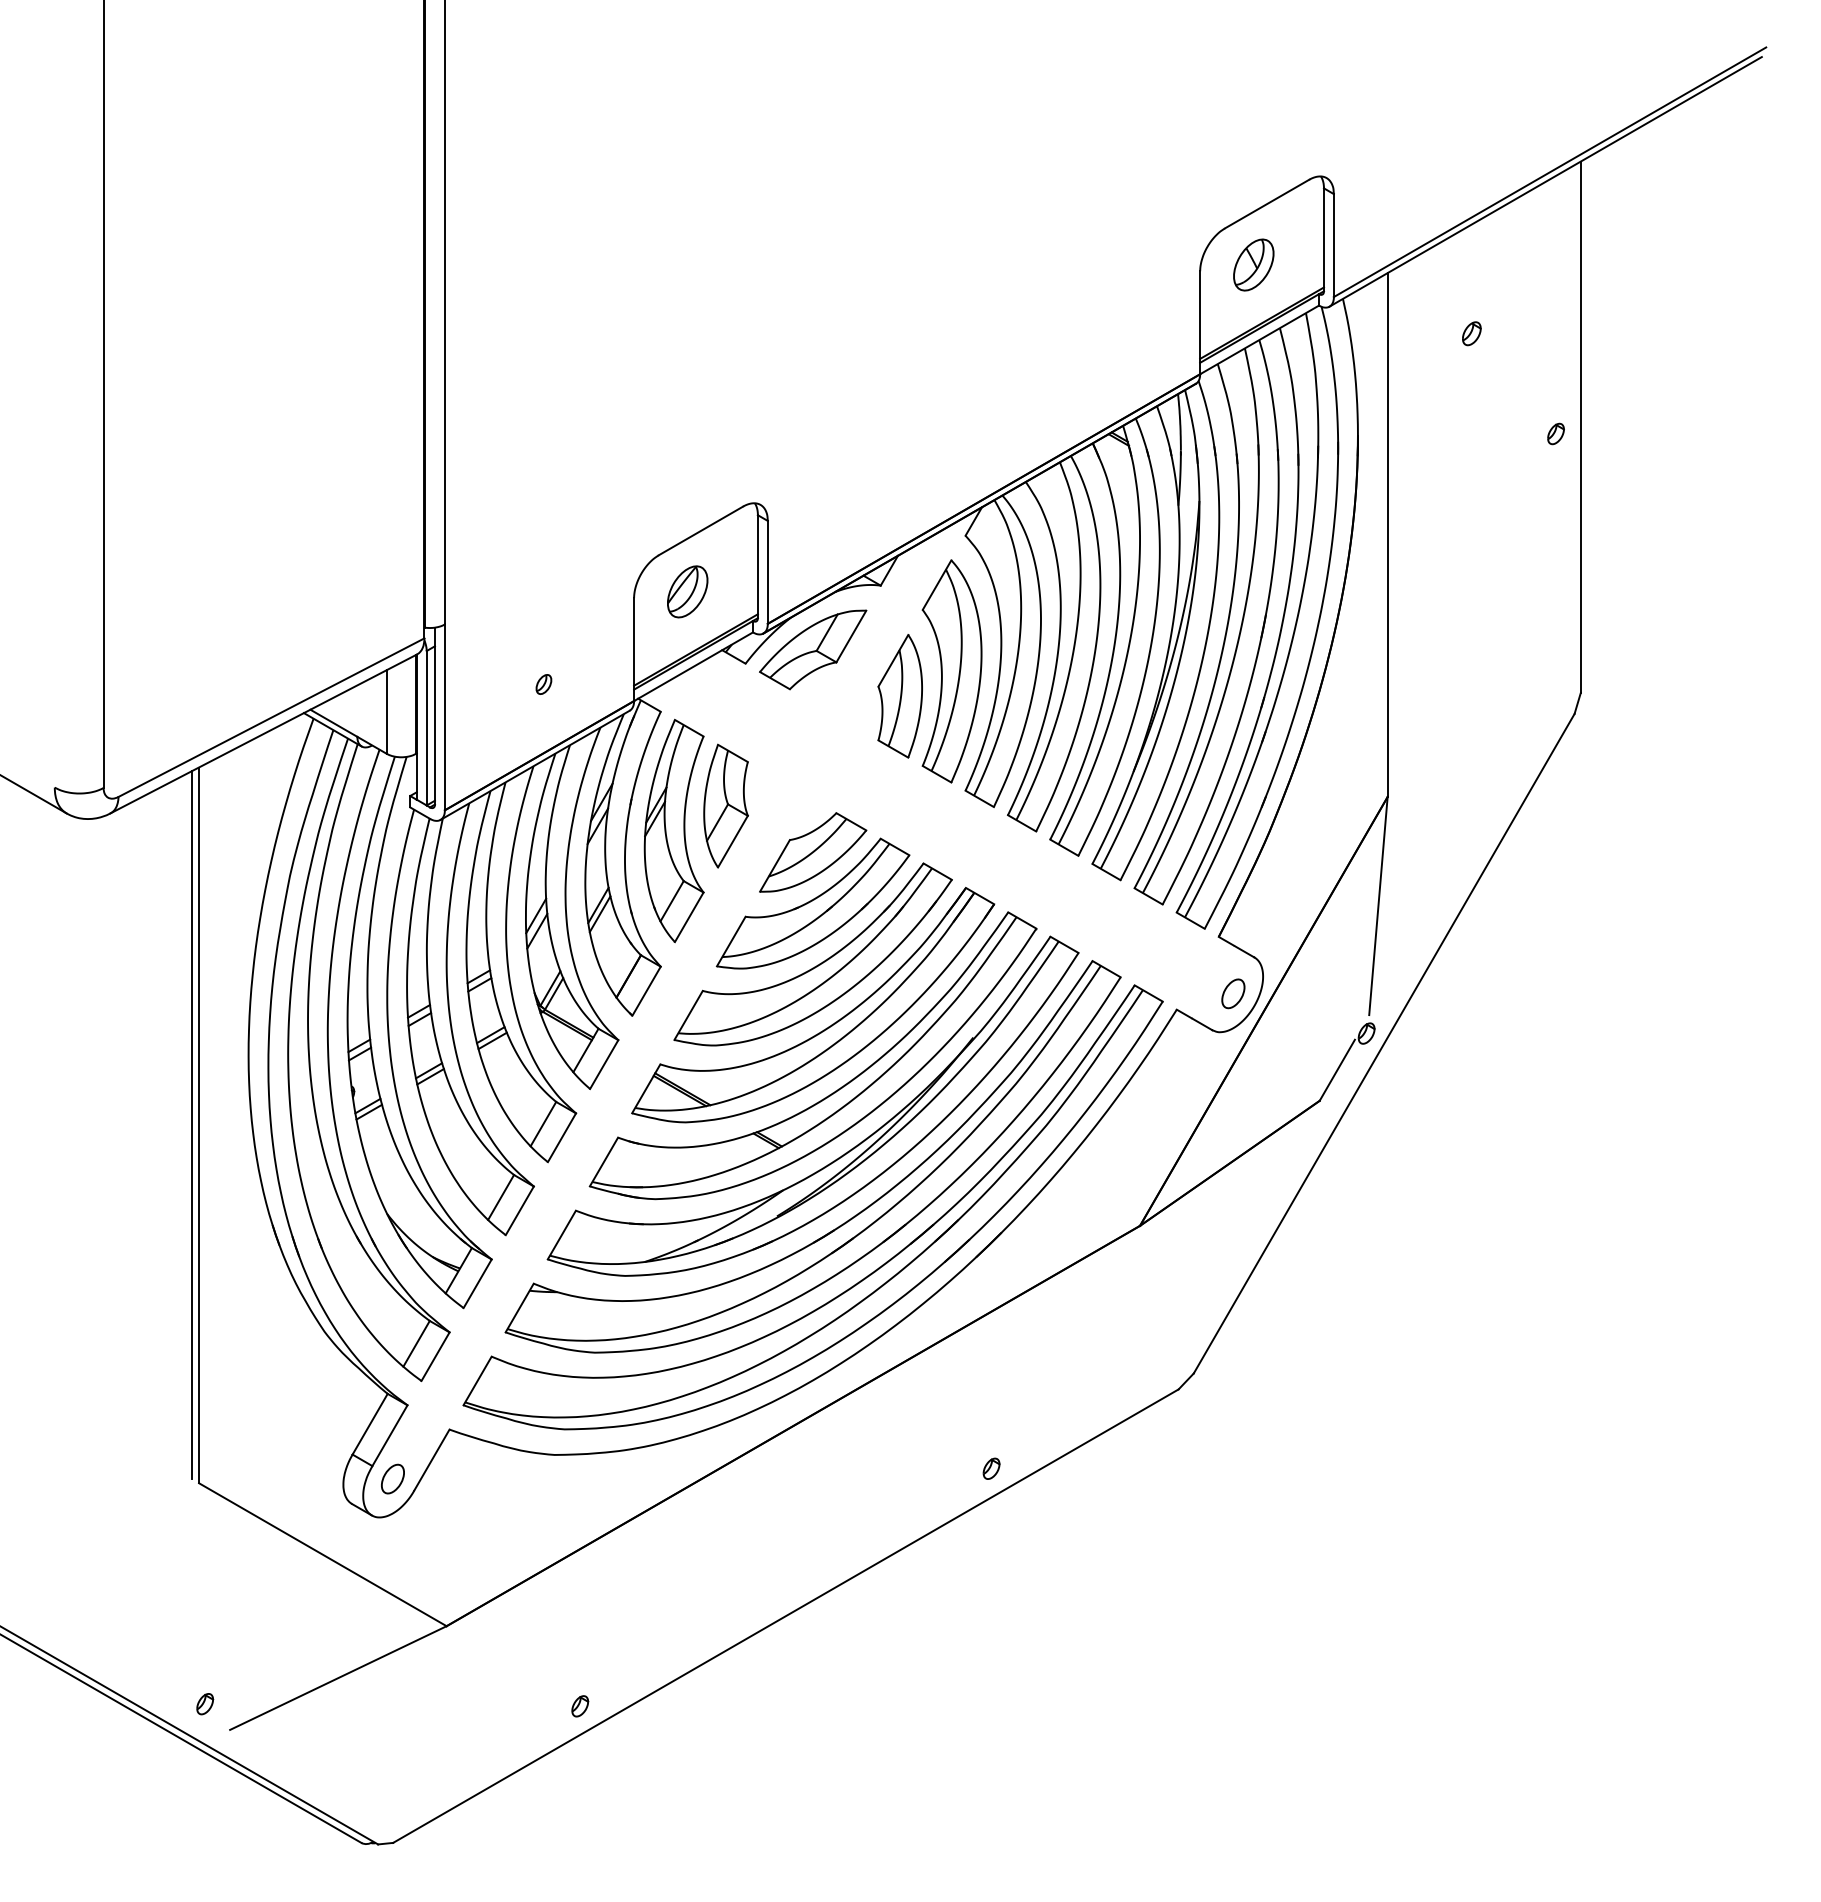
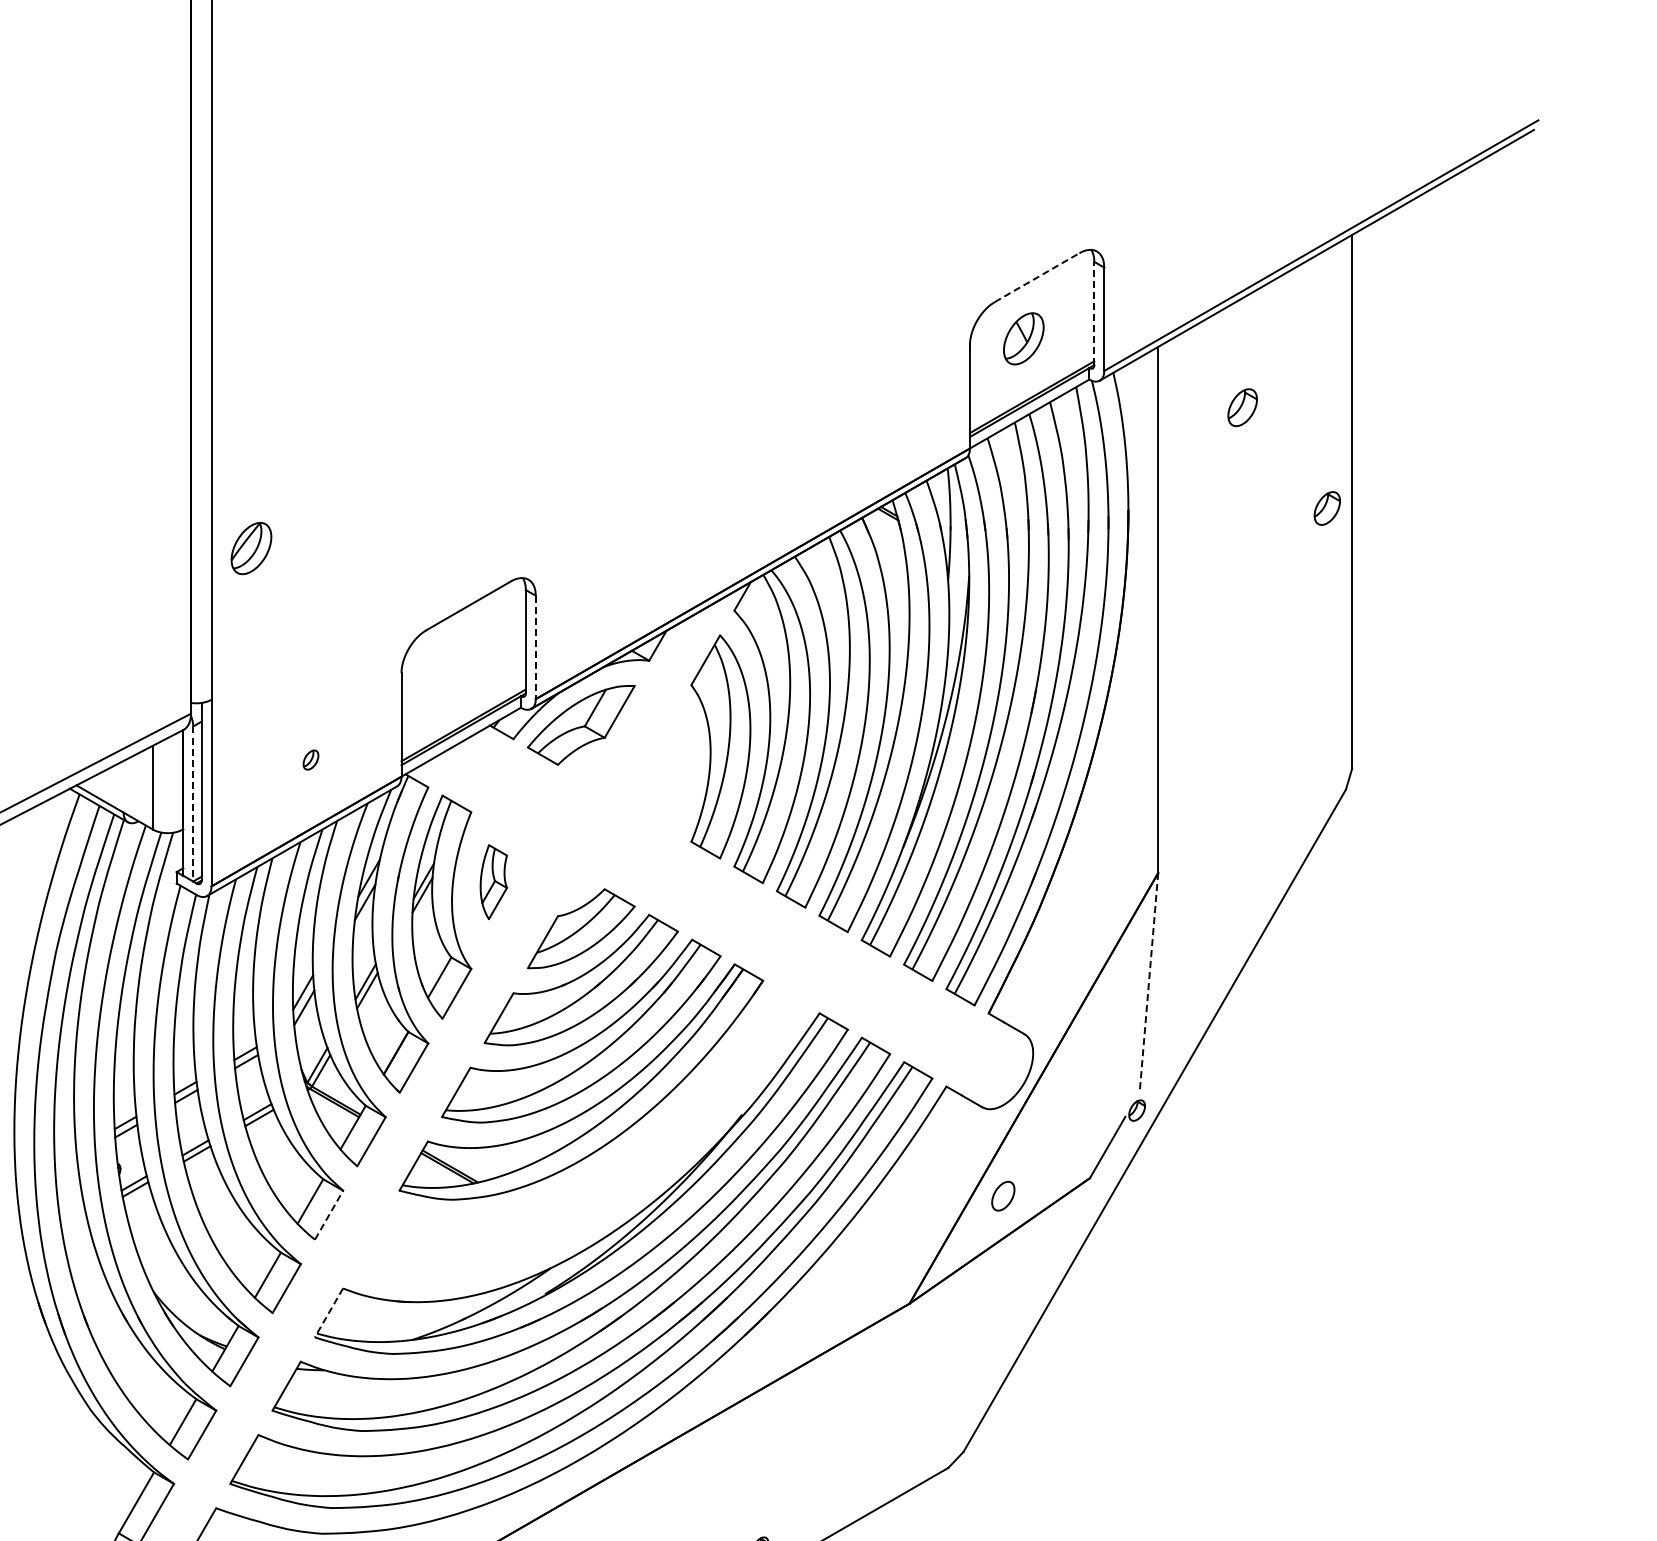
line: (1267, 204) -> (1037, 278), solid -> dashed
line: (1323, 239) -> (1093, 313), solid -> dashed
part: (1471, 333) -> (1242, 407), size x1.6
part: (1555, 433) -> (1326, 508), size x1.6
line: (767, 572) -> (535, 647), solid -> dashed
part: (687, 591) -> (251, 548), moved
part: (899, 696) -> (668, 772), removed
line: (426, 728) -> (193, 804), solid -> dashed
part: (725, 805) -> (493, 881), size x0.6
line: (1378, 906) -> (1149, 982), solid -> dashed
part: (1233, 993) -> (1003, 1195), moved
part: (835, 1090) -> (603, 1167), removed
line: (562, 1137) -> (329, 1214), solid -> dashed
line: (561, 1235) -> (328, 1313), solid -> dashed

